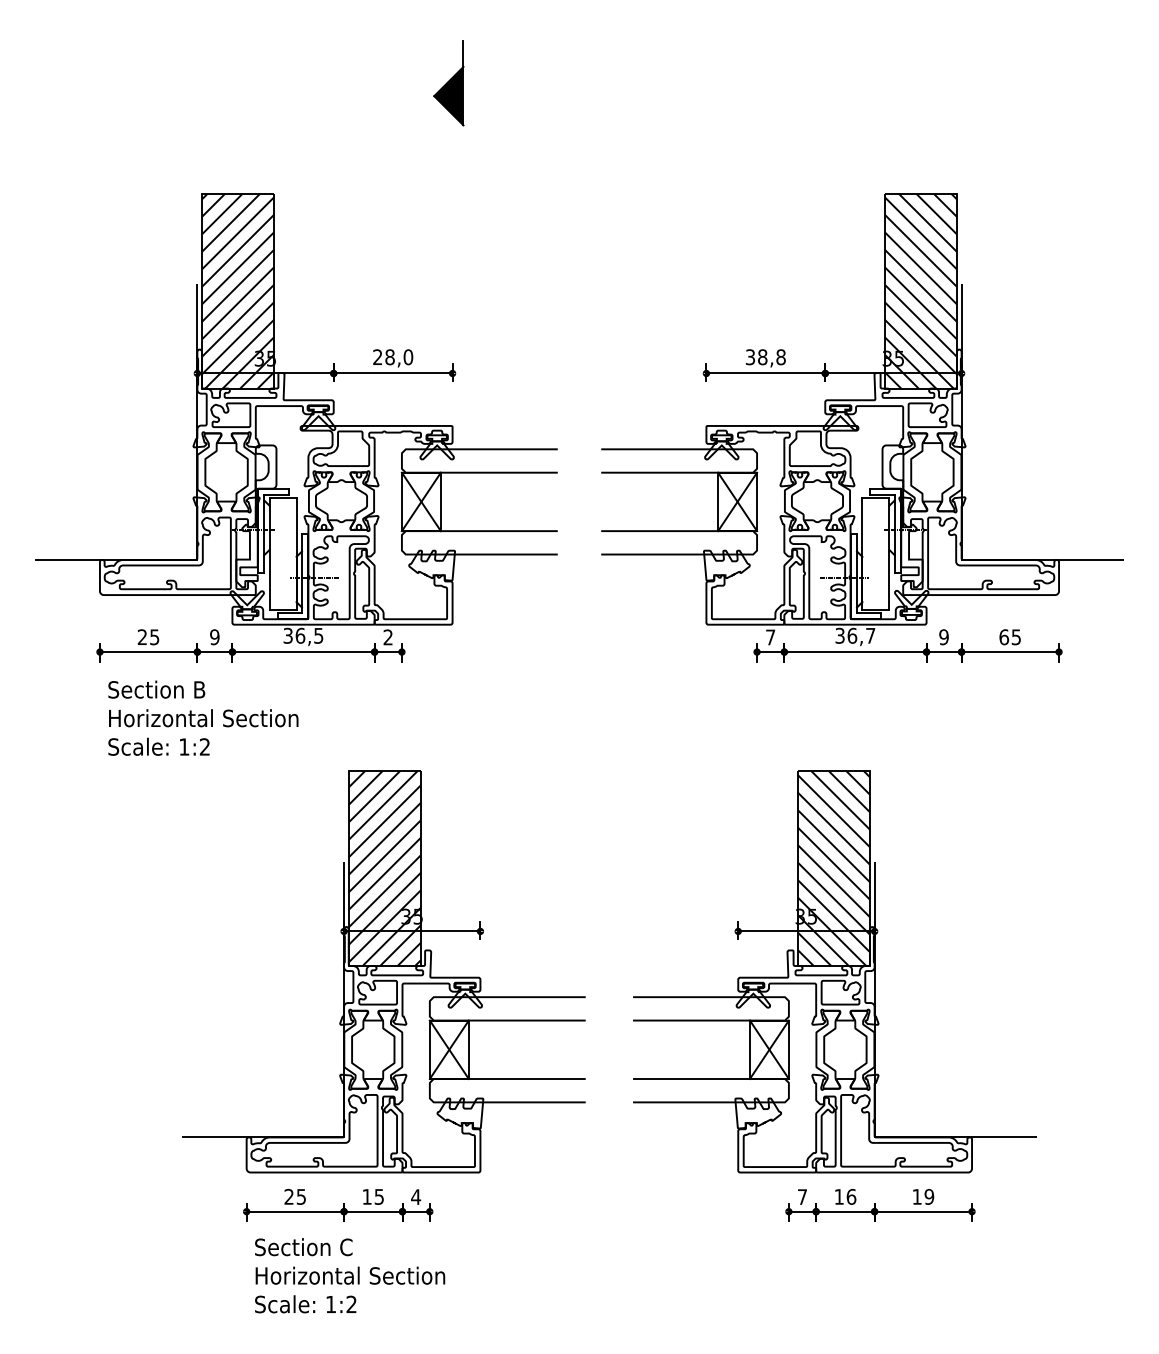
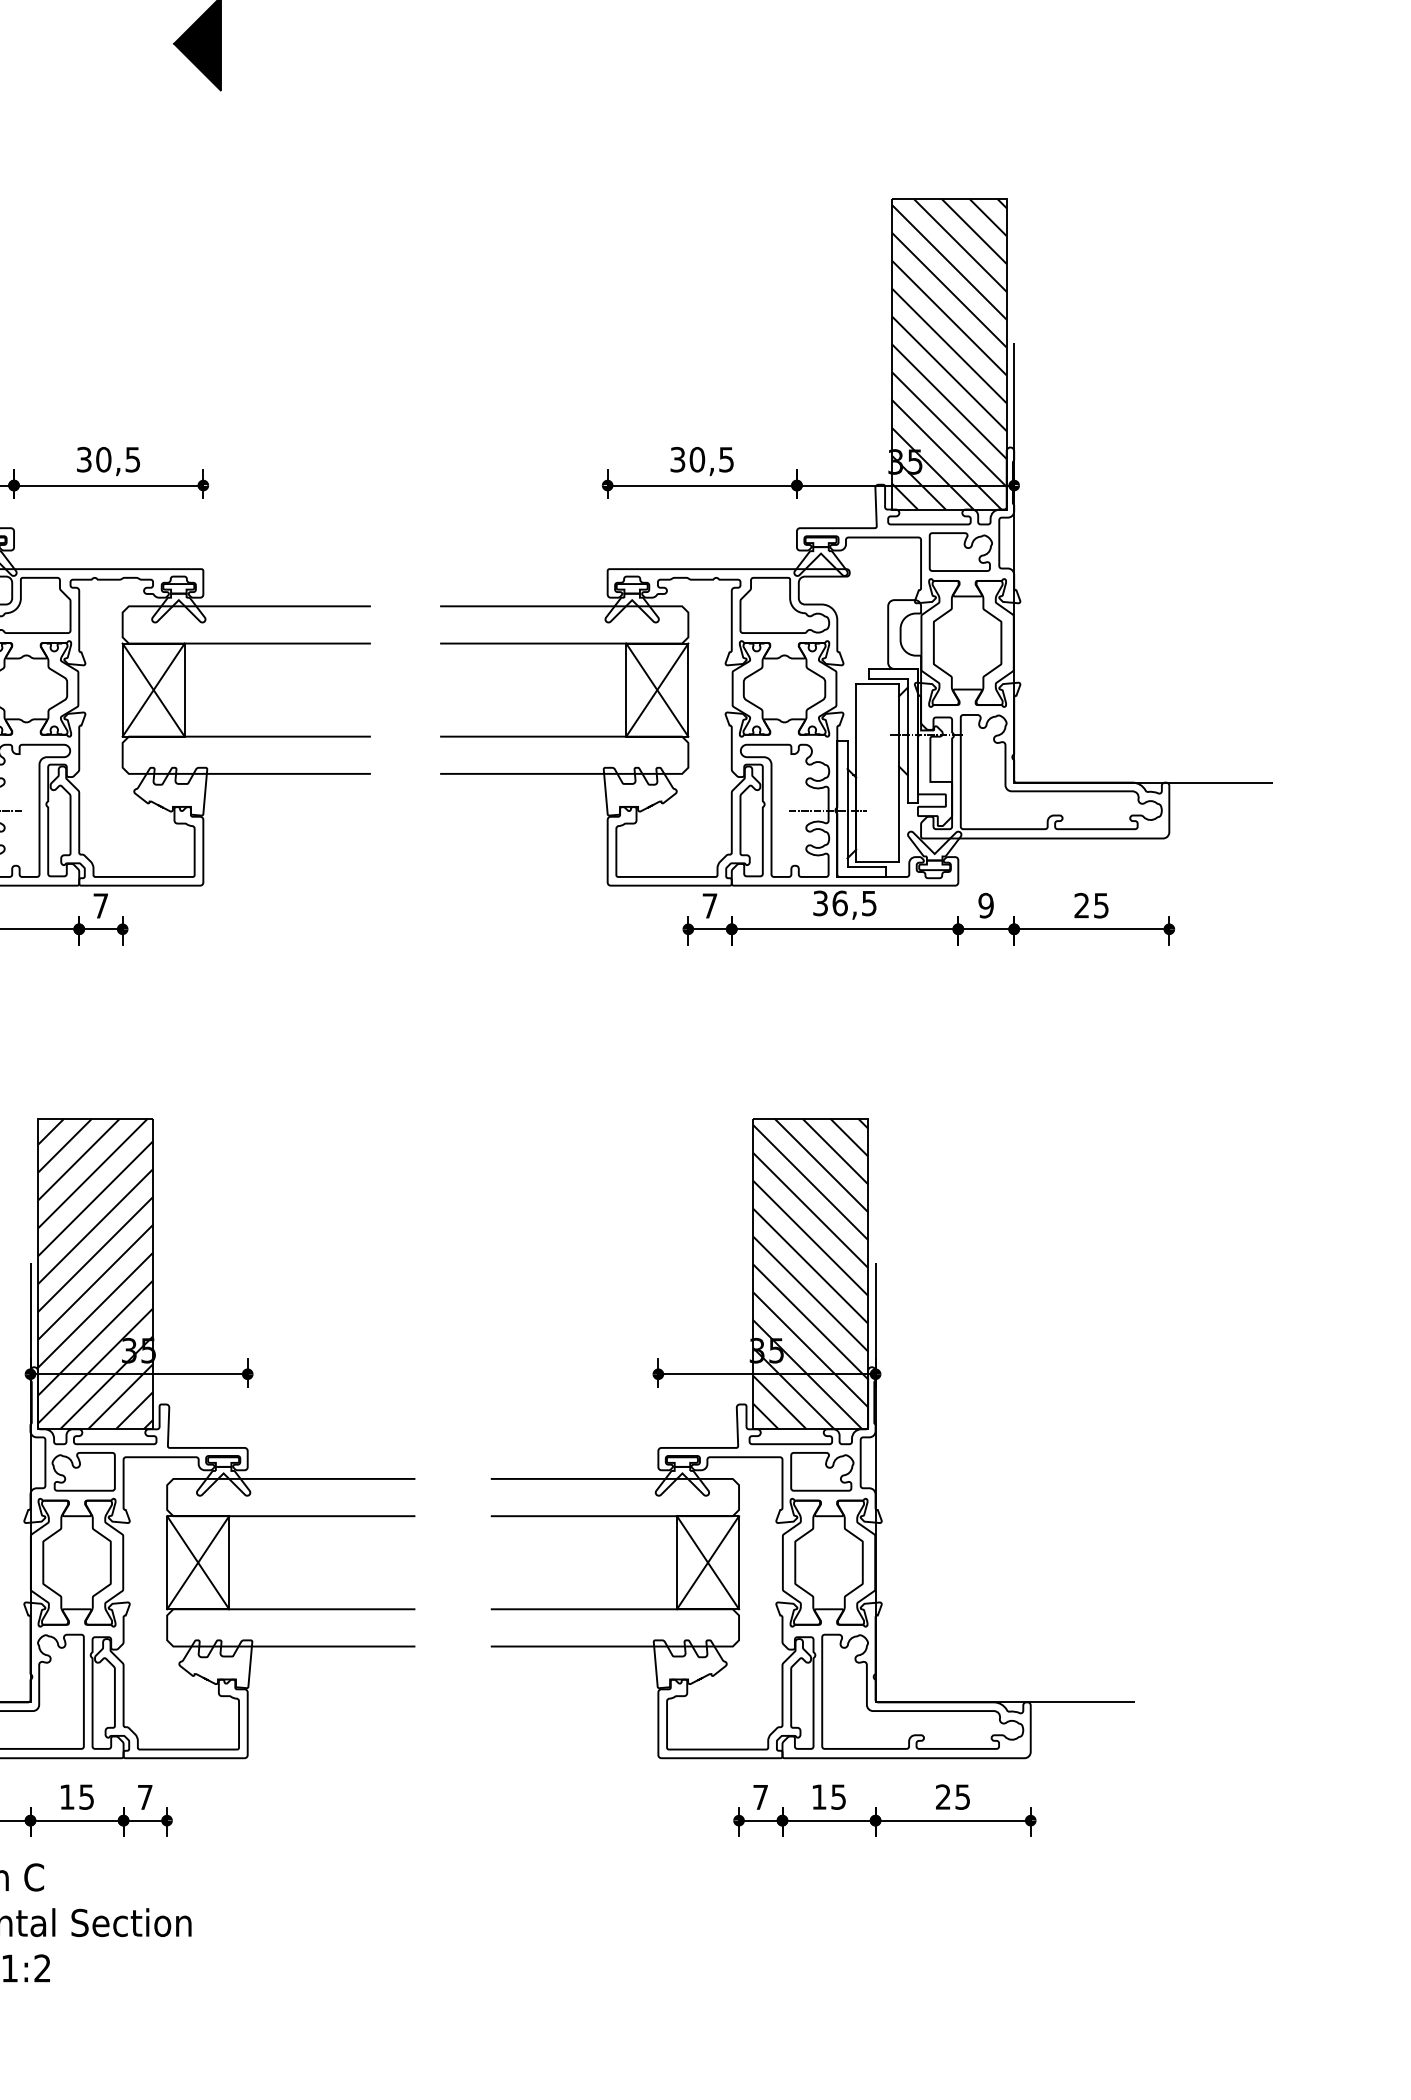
text: (393, 357) -> (109, 460), 28,0 -> 30,5
text: (771, 357) -> (711, 460), 38,8 -> 30,5
text: (870, 635) -> (869, 902), 36,7 -> 36,5
text: (387, 637) -> (99, 906), 2 -> 7
text: (1004, 637) -> (1082, 906), 65 -> 25
text: (416, 1196) -> (145, 1796), 4 -> 7
text: (851, 1196) -> (838, 1796), 16 -> 15
text: (923, 1196) -> (953, 1796), 19 -> 25

